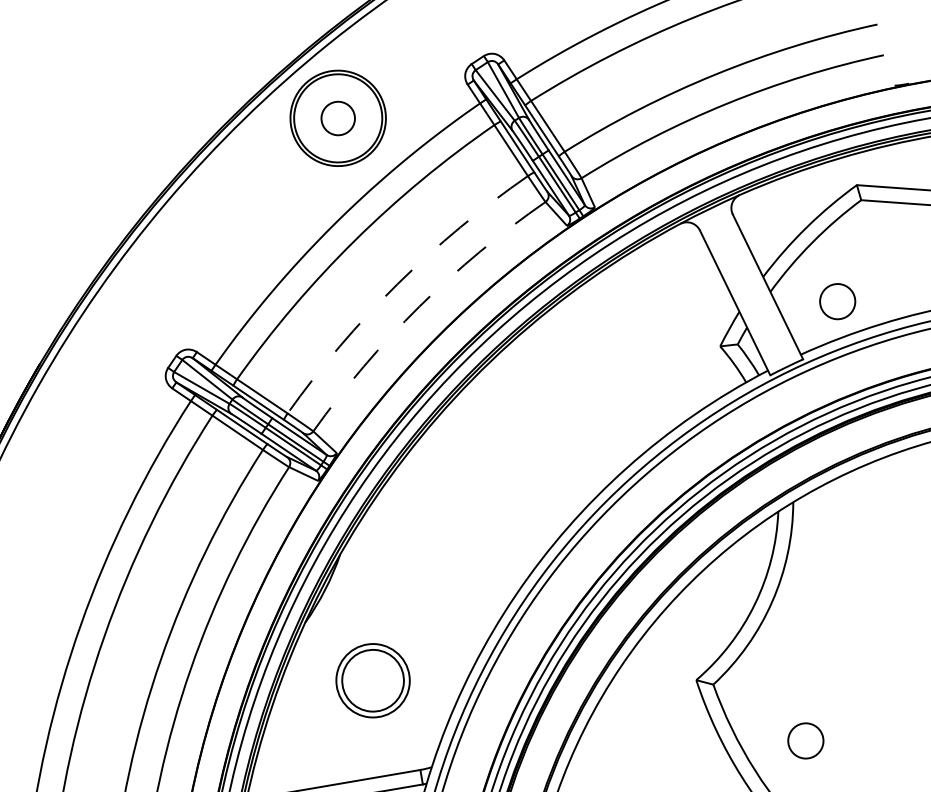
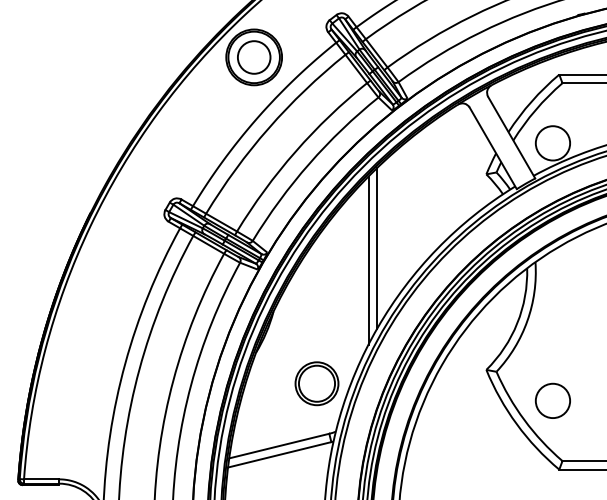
circle: (337, 118) -> (253, 57), size x1.67
arc: (397, 284) -> (295, 151), dashed -> solid
circle: (836, 301) -> (552, 143), size x1.67
arc: (419, 306) -> (309, 163), dashed -> solid
line: (525, 459) -> (377, 248), added
line: (508, 478) -> (368, 260), added
part: (372, 680) -> (316, 383), moved
circle: (805, 740) -> (552, 400), size x1.67

